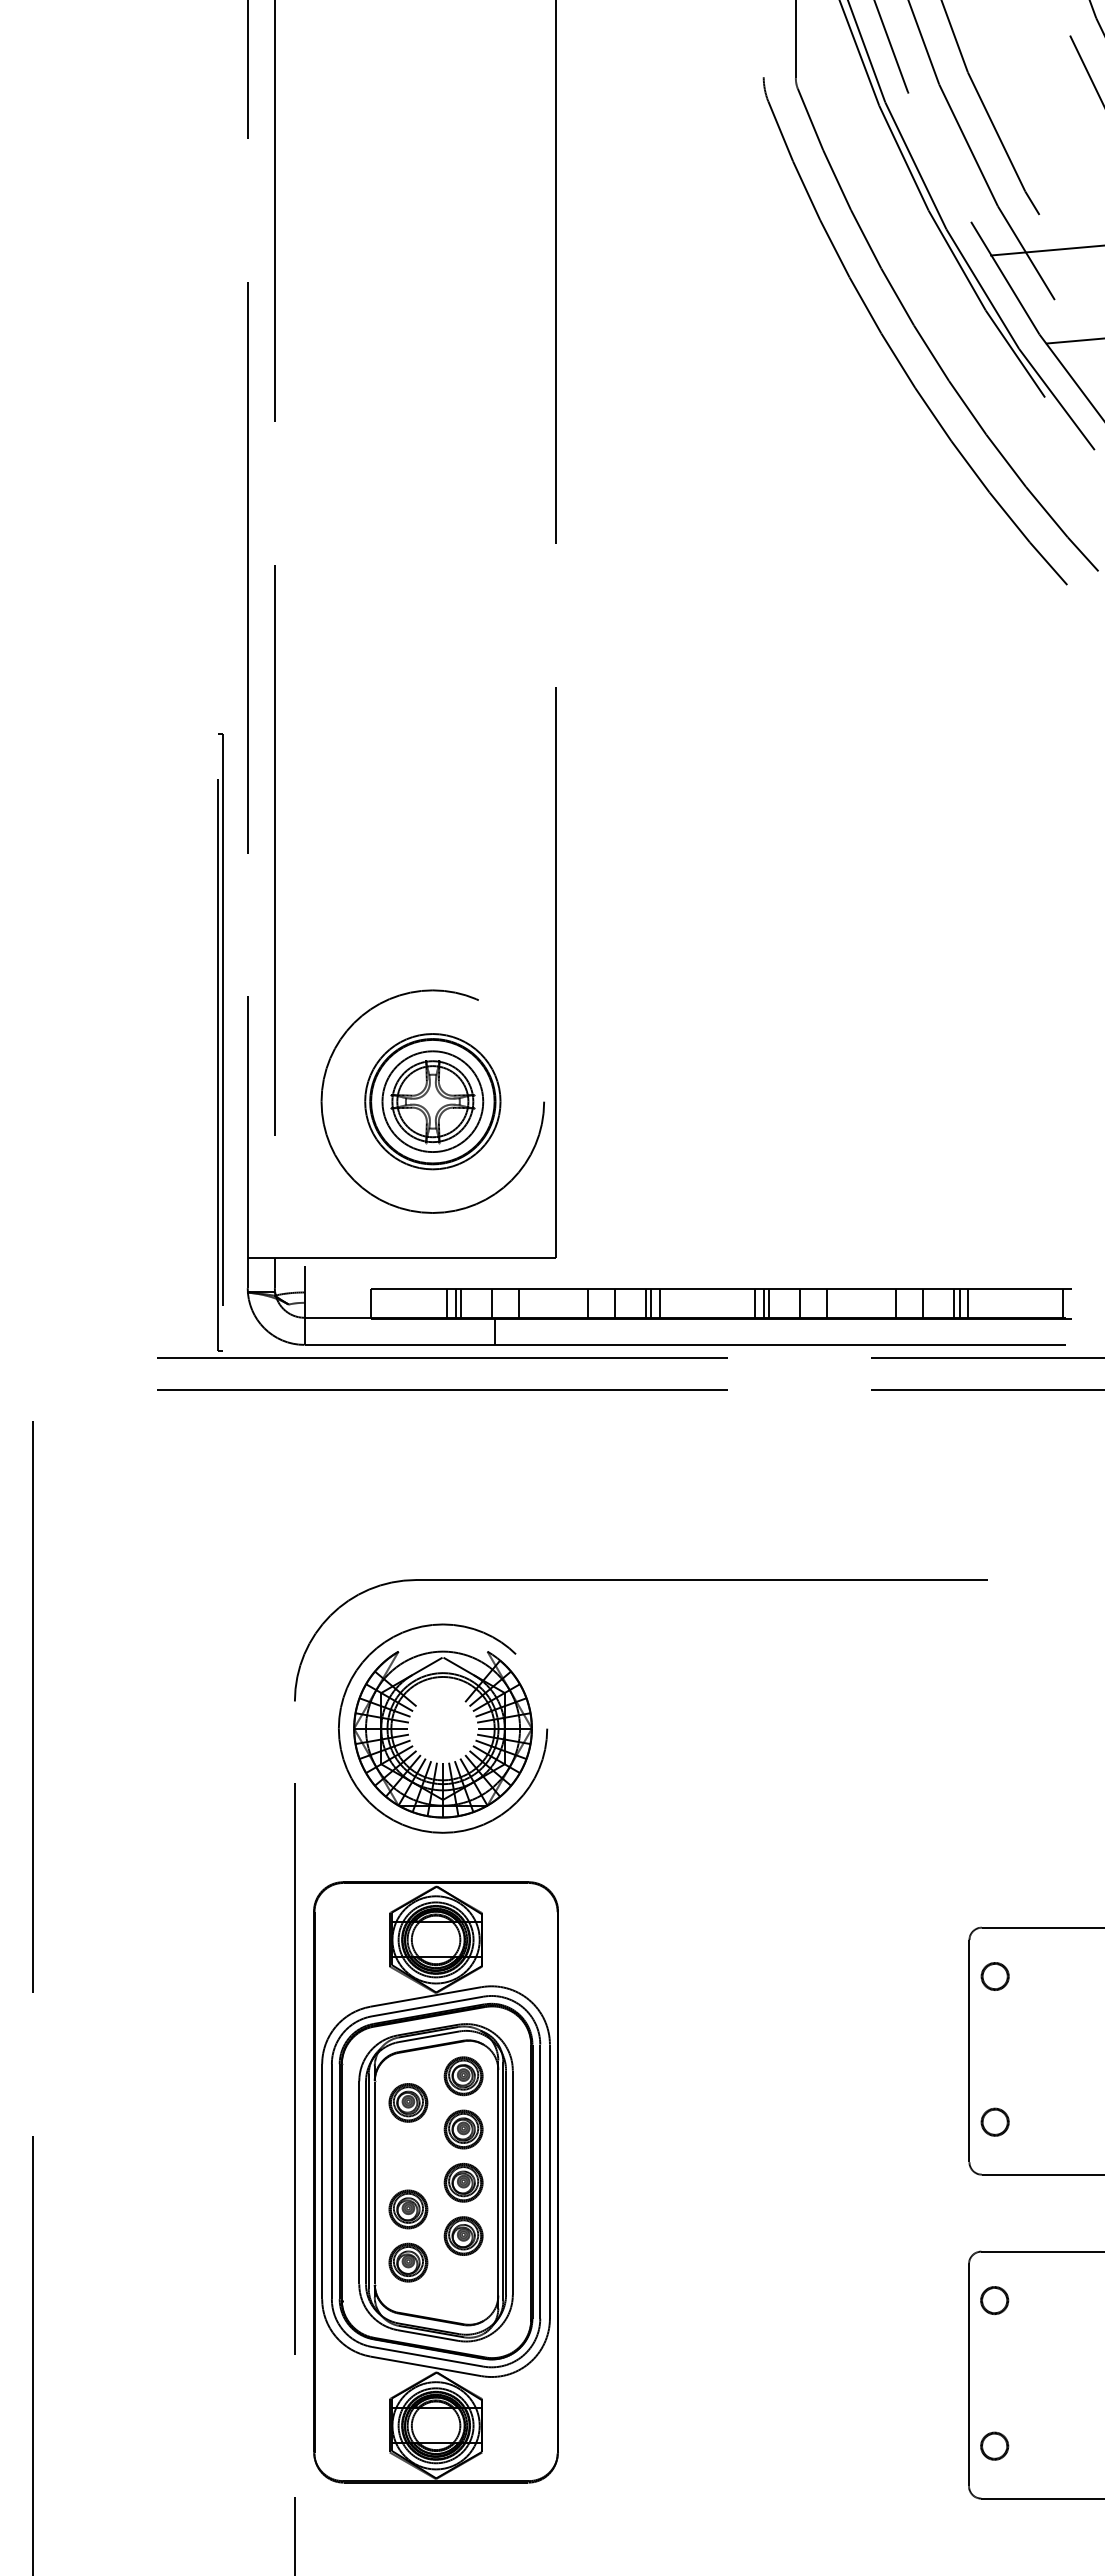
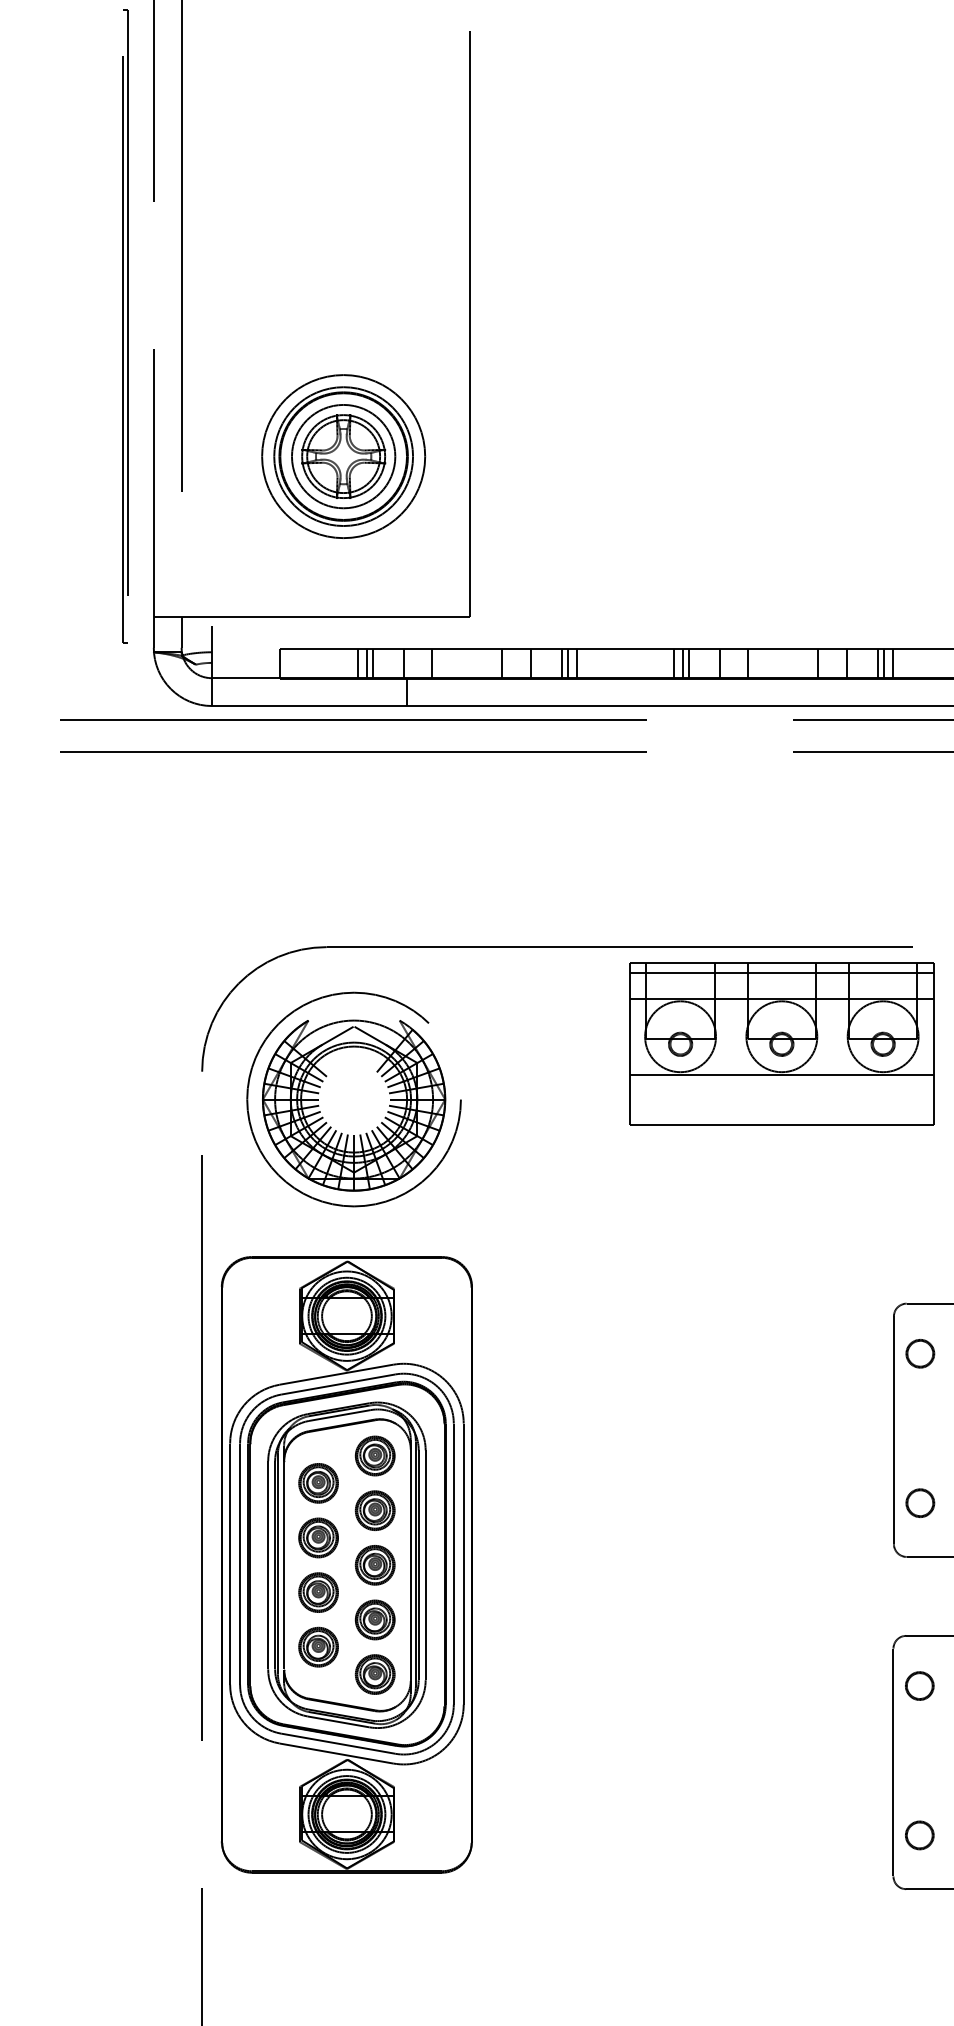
part: (220, 1042) -> (125, 326), moved
circle: (432, 1101) -> (343, 456), size x0.71
part: (859, 1674) -> (781, 1044), added
part: (408, 2155) -> (318, 1537), added
part: (463, 2289) -> (375, 1674), added

